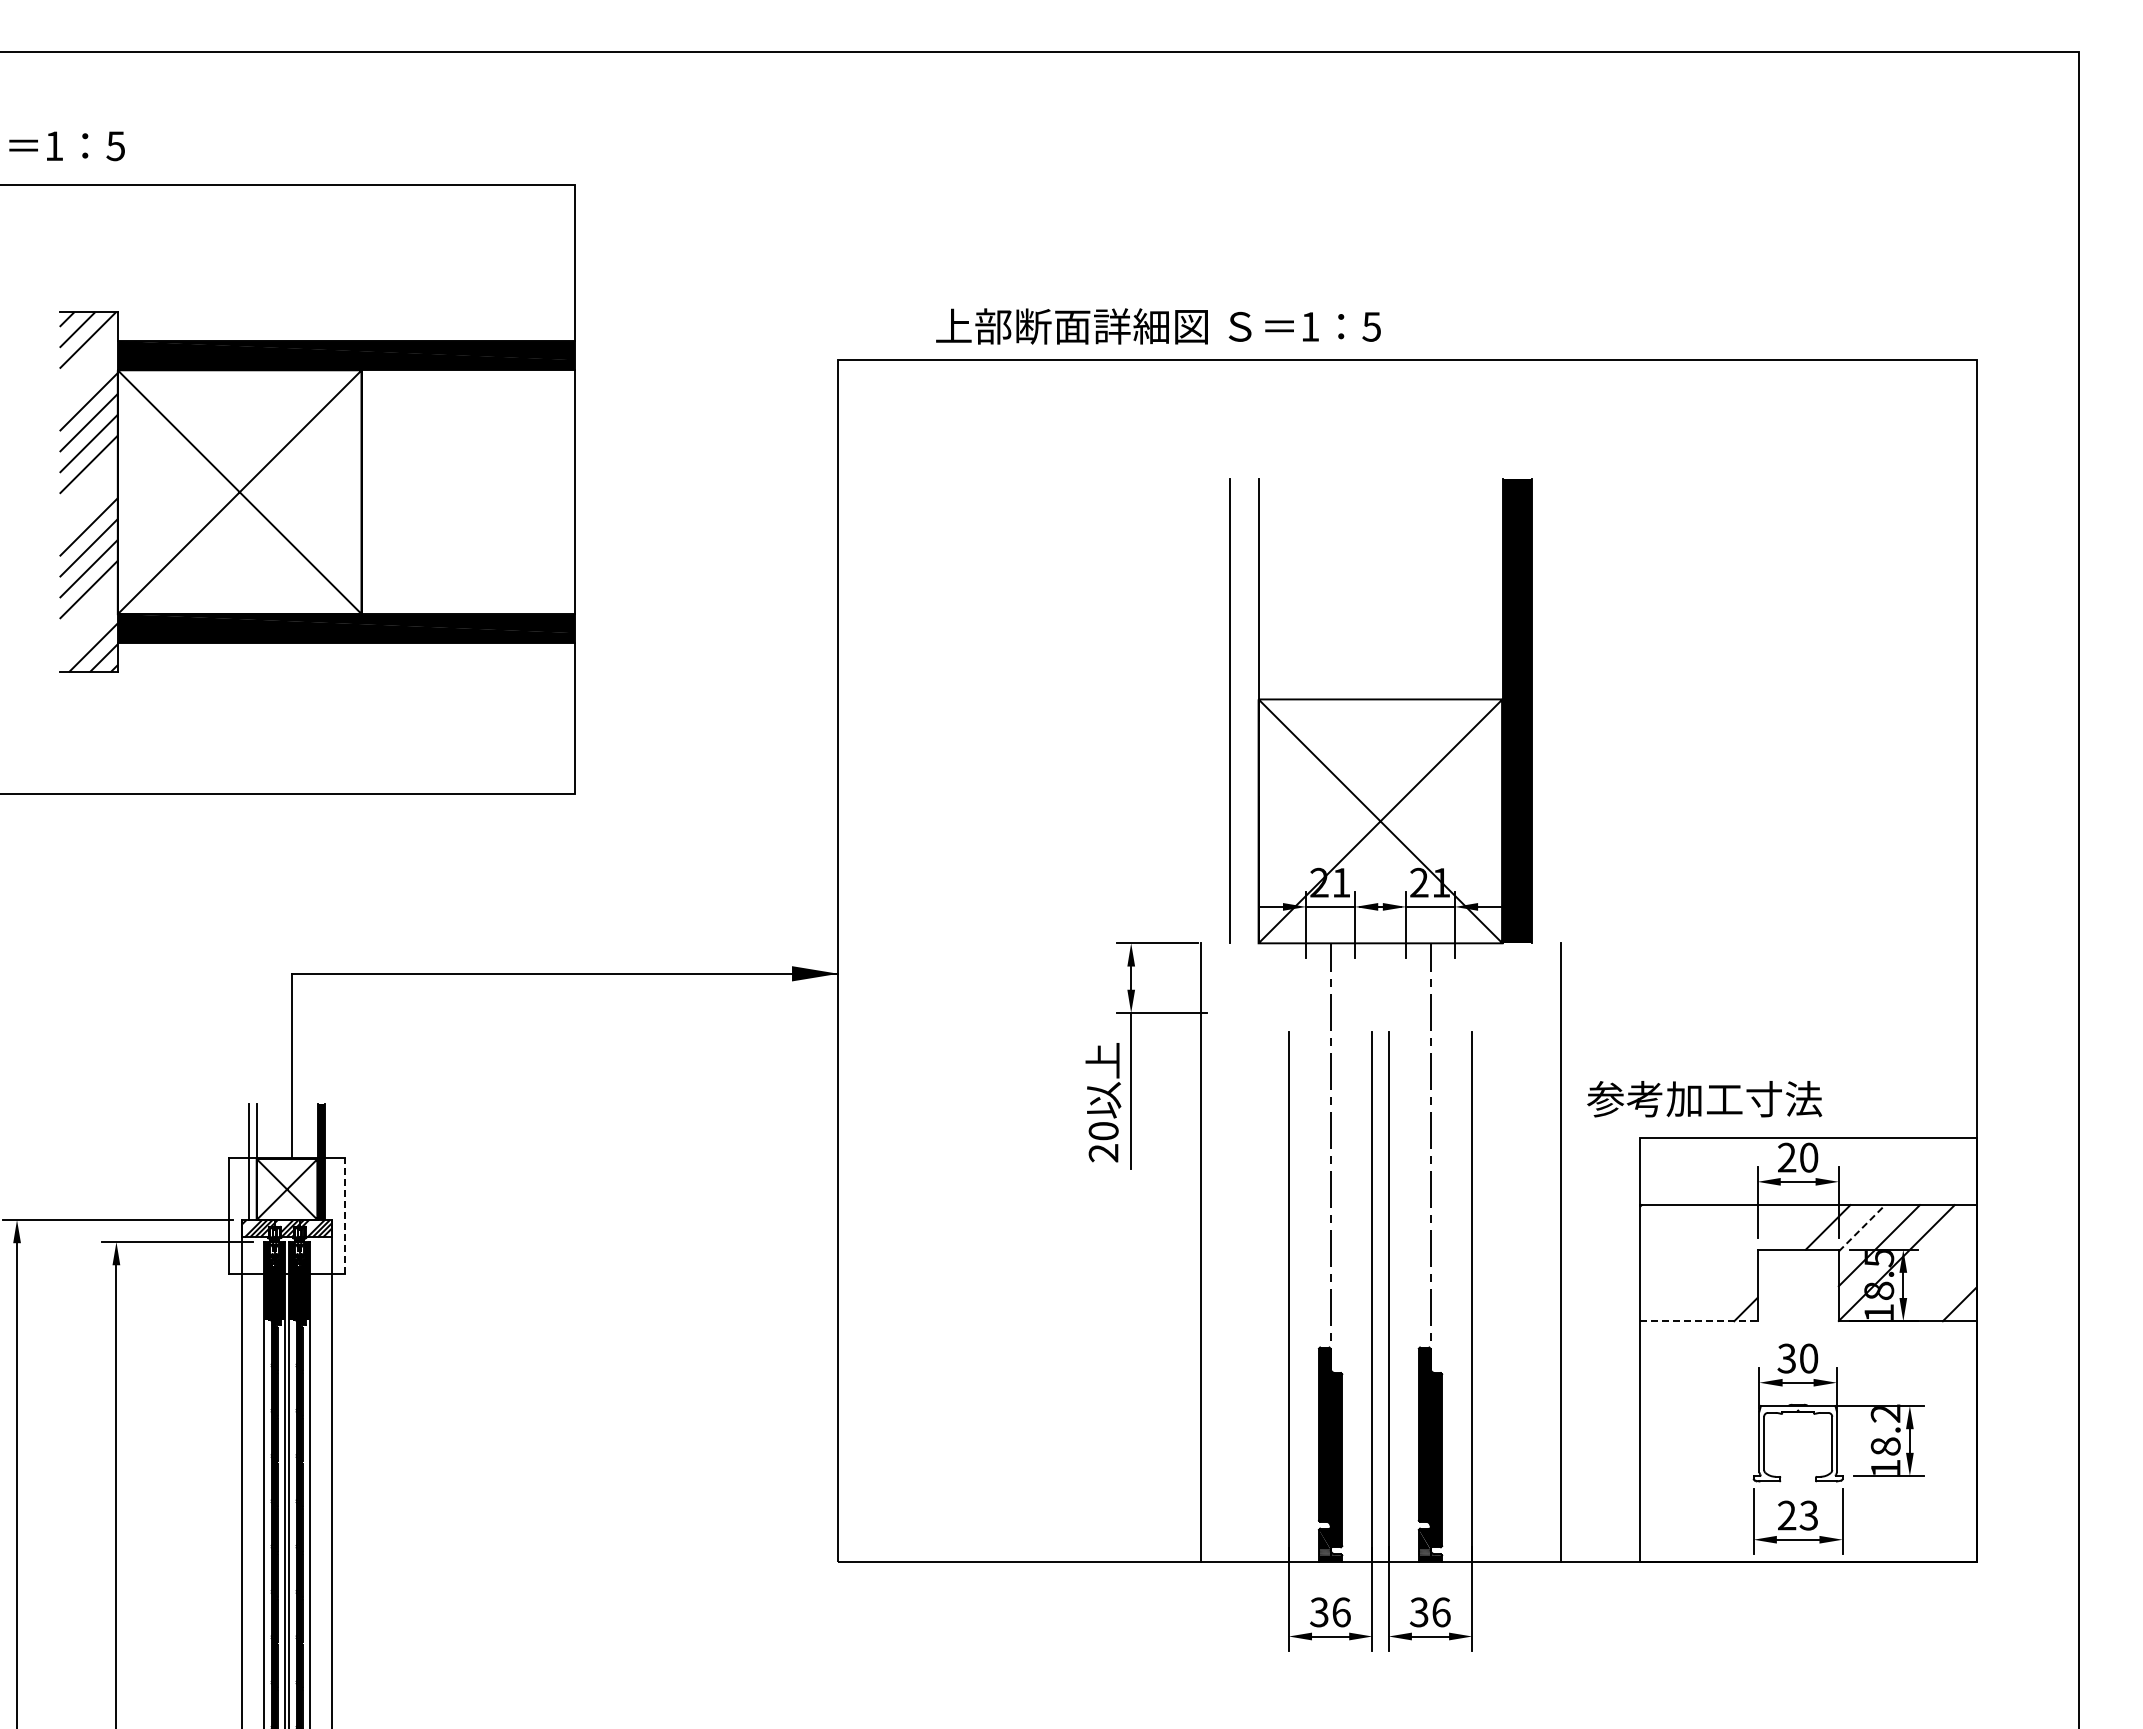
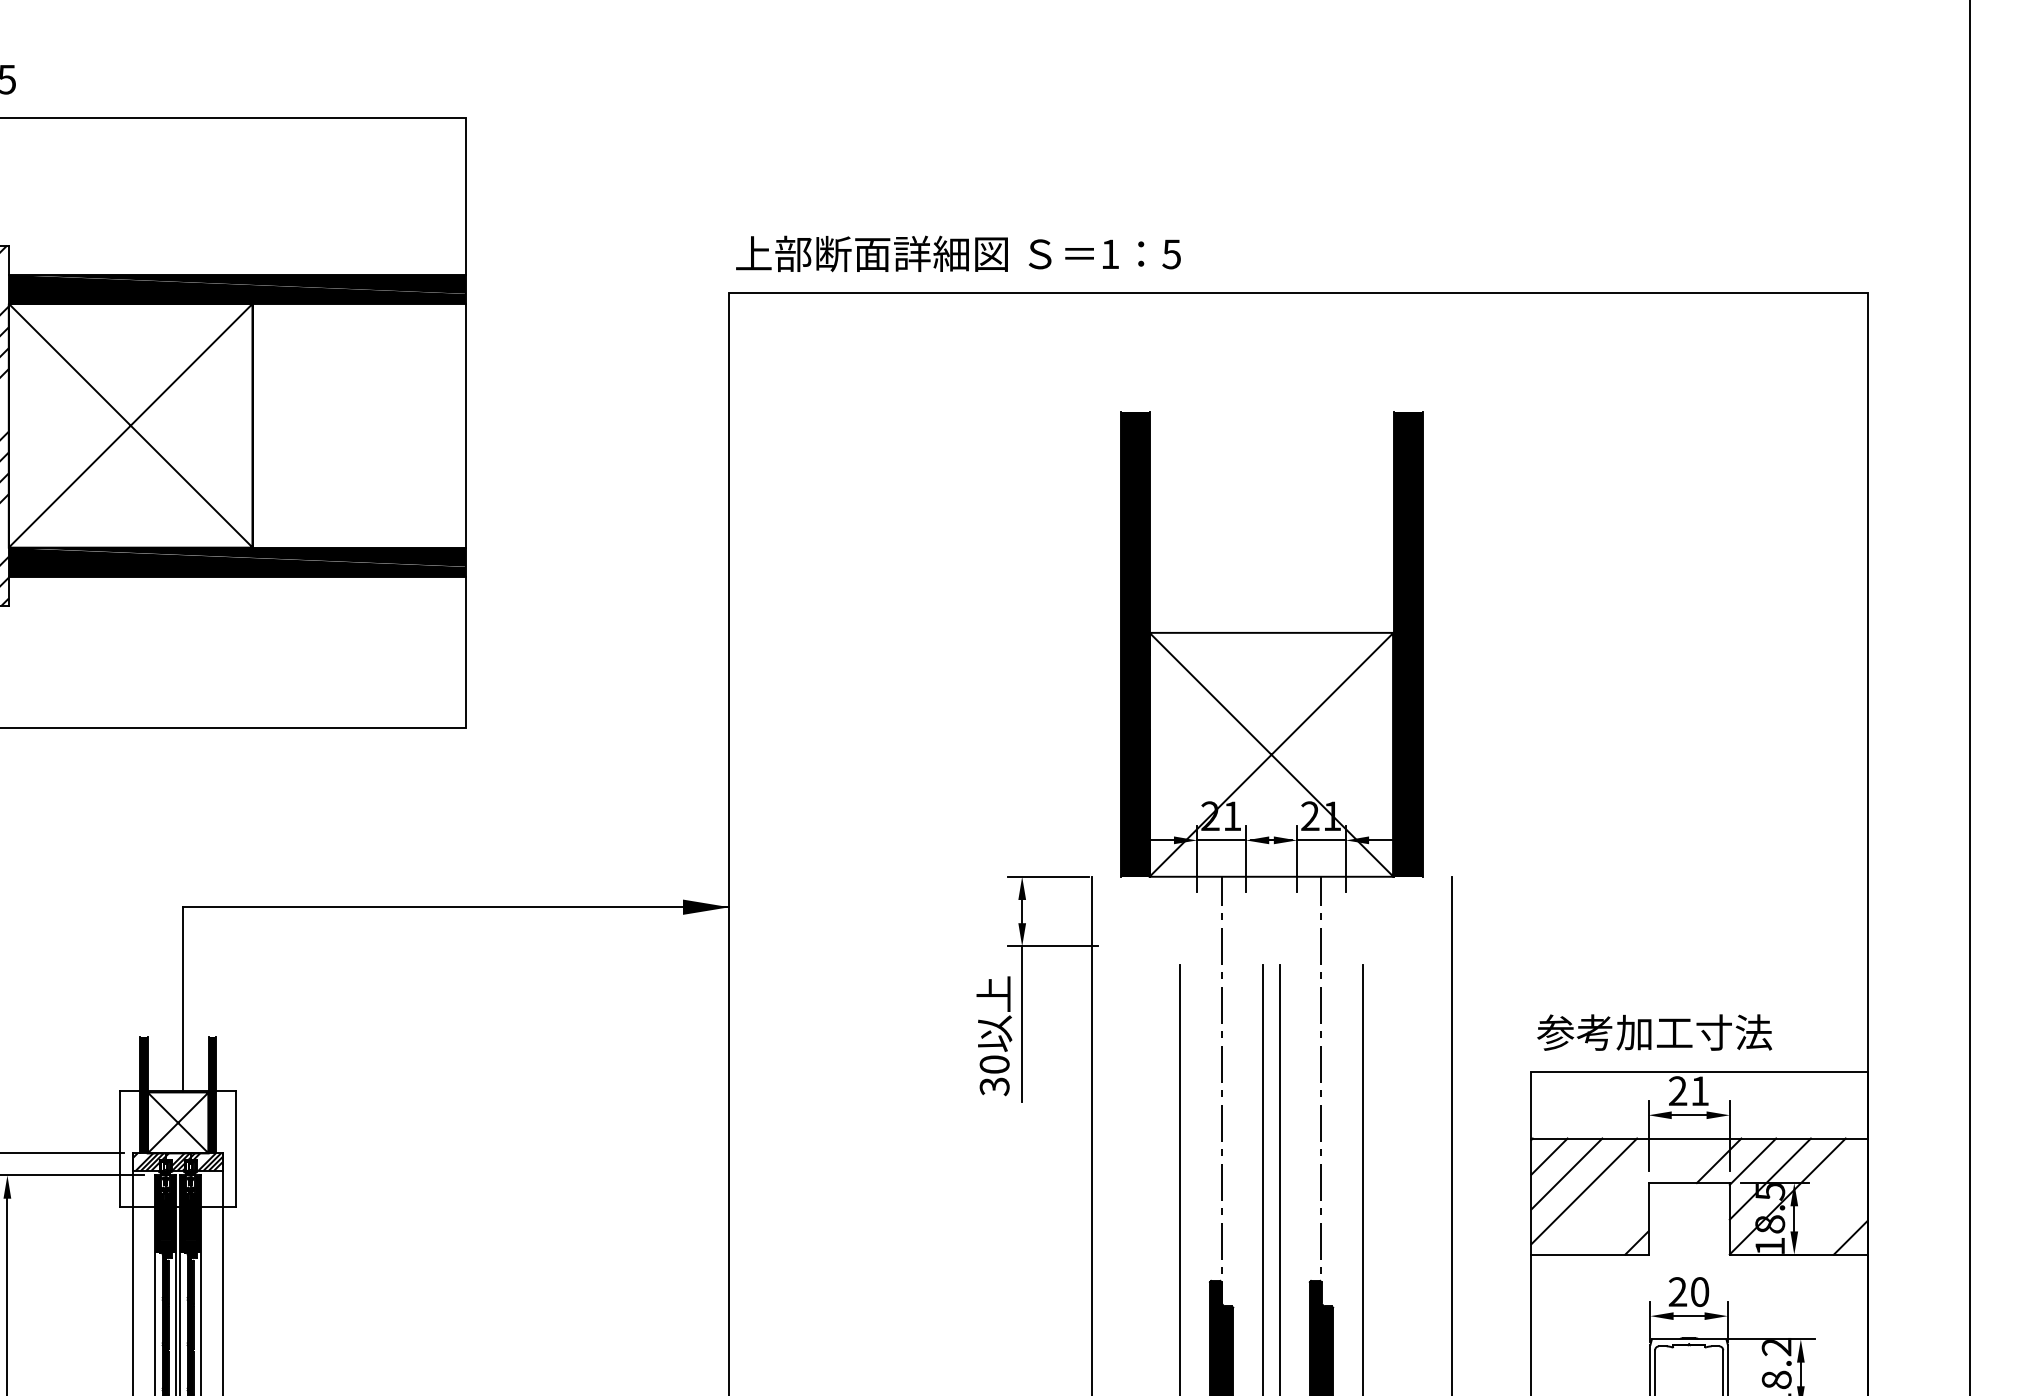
text: (1158, 326) -> (958, 253), moved
fill: (1243, 710) -> (1134, 643), added
text: (1704, 1099) -> (1654, 1032), moved
text: (1103, 1153) -> (994, 1086), 20 -> 30
text: (1809, 1157) -> (1700, 1090), 20 -> 21
fill: (252, 1161) -> (143, 1094), added
line: (344, 1215) -> (235, 1148), dashed -> solid
line: (1658, 1223) -> (1549, 1156), added
line: (1862, 1228) -> (1753, 1161), dashed -> solid
line: (1675, 1240) -> (1566, 1173), added
line: (1693, 1257) -> (1584, 1190), added
line: (1698, 1321) -> (1589, 1254), dashed -> solid
text: (1786, 1358) -> (1677, 1291), 30 -> 20

